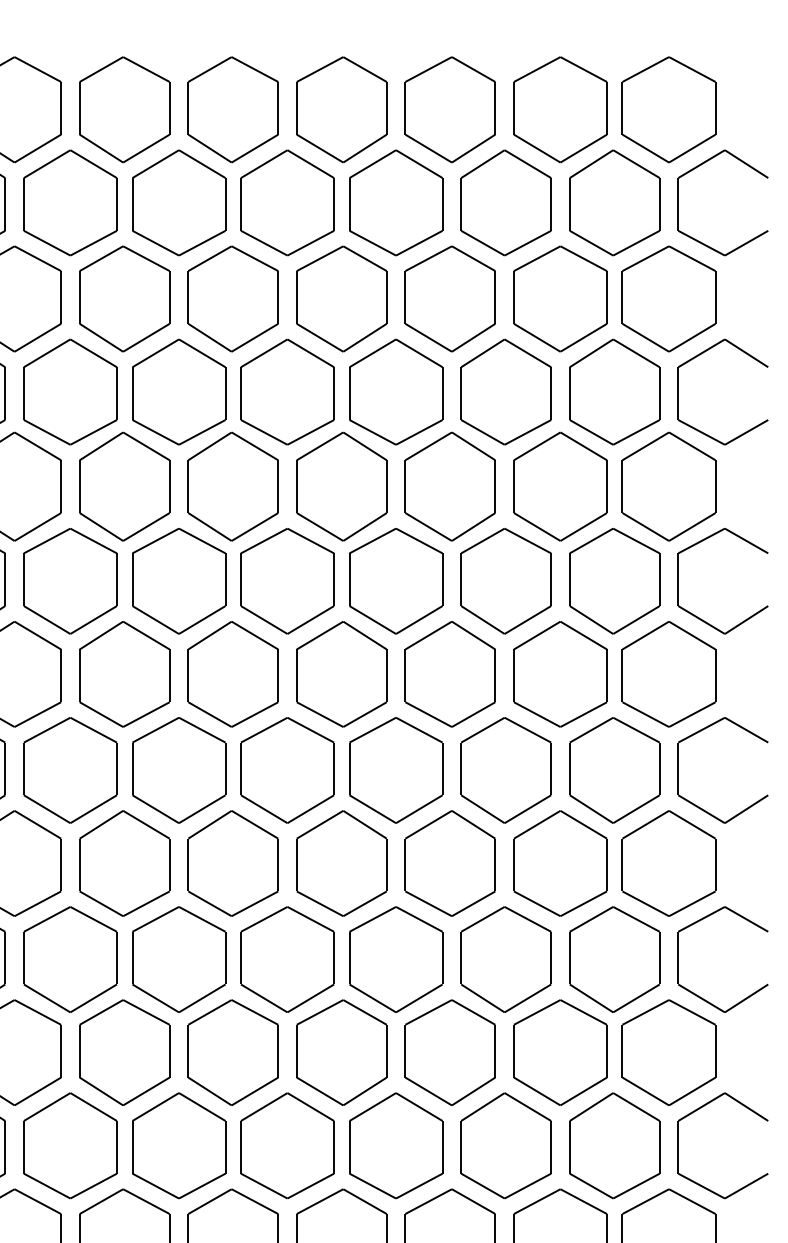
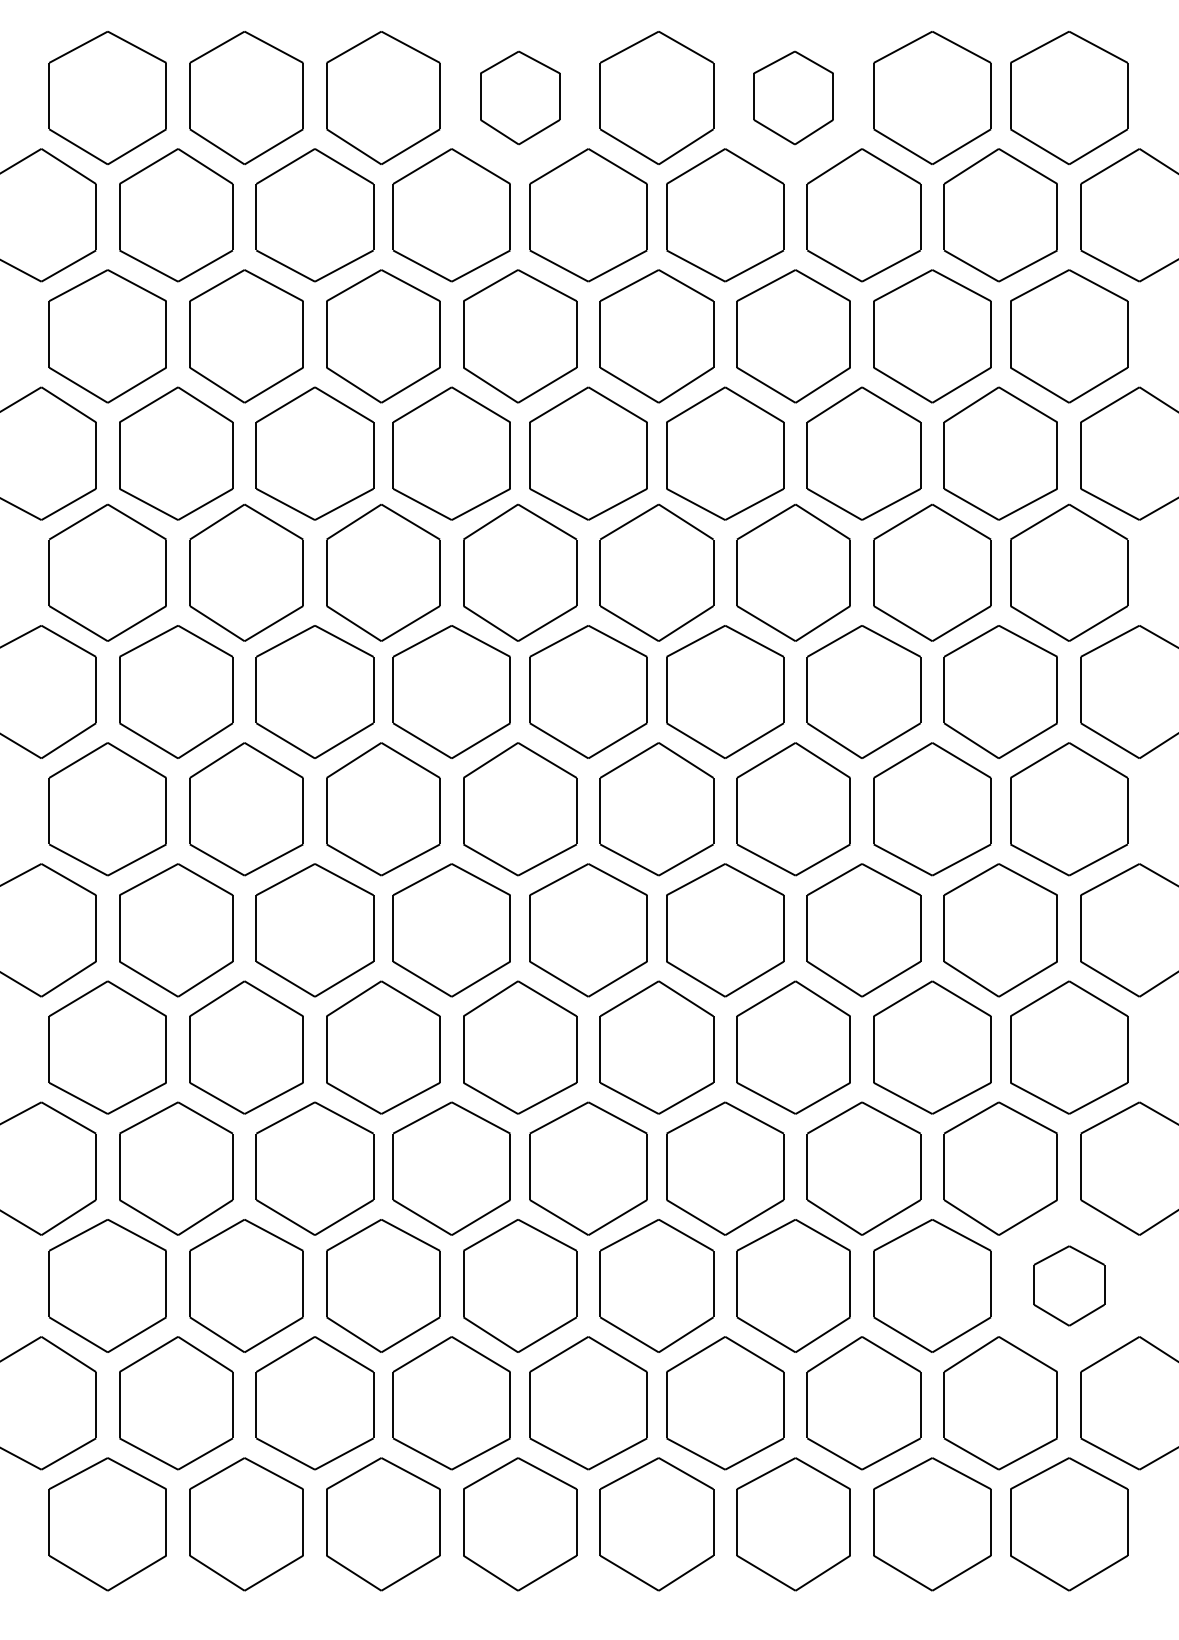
part: (233, 109) -> (520, 97), size x0.7
part: (450, 109) -> (793, 97), size x0.7
part: (669, 1052) -> (1069, 1285), size x0.6

